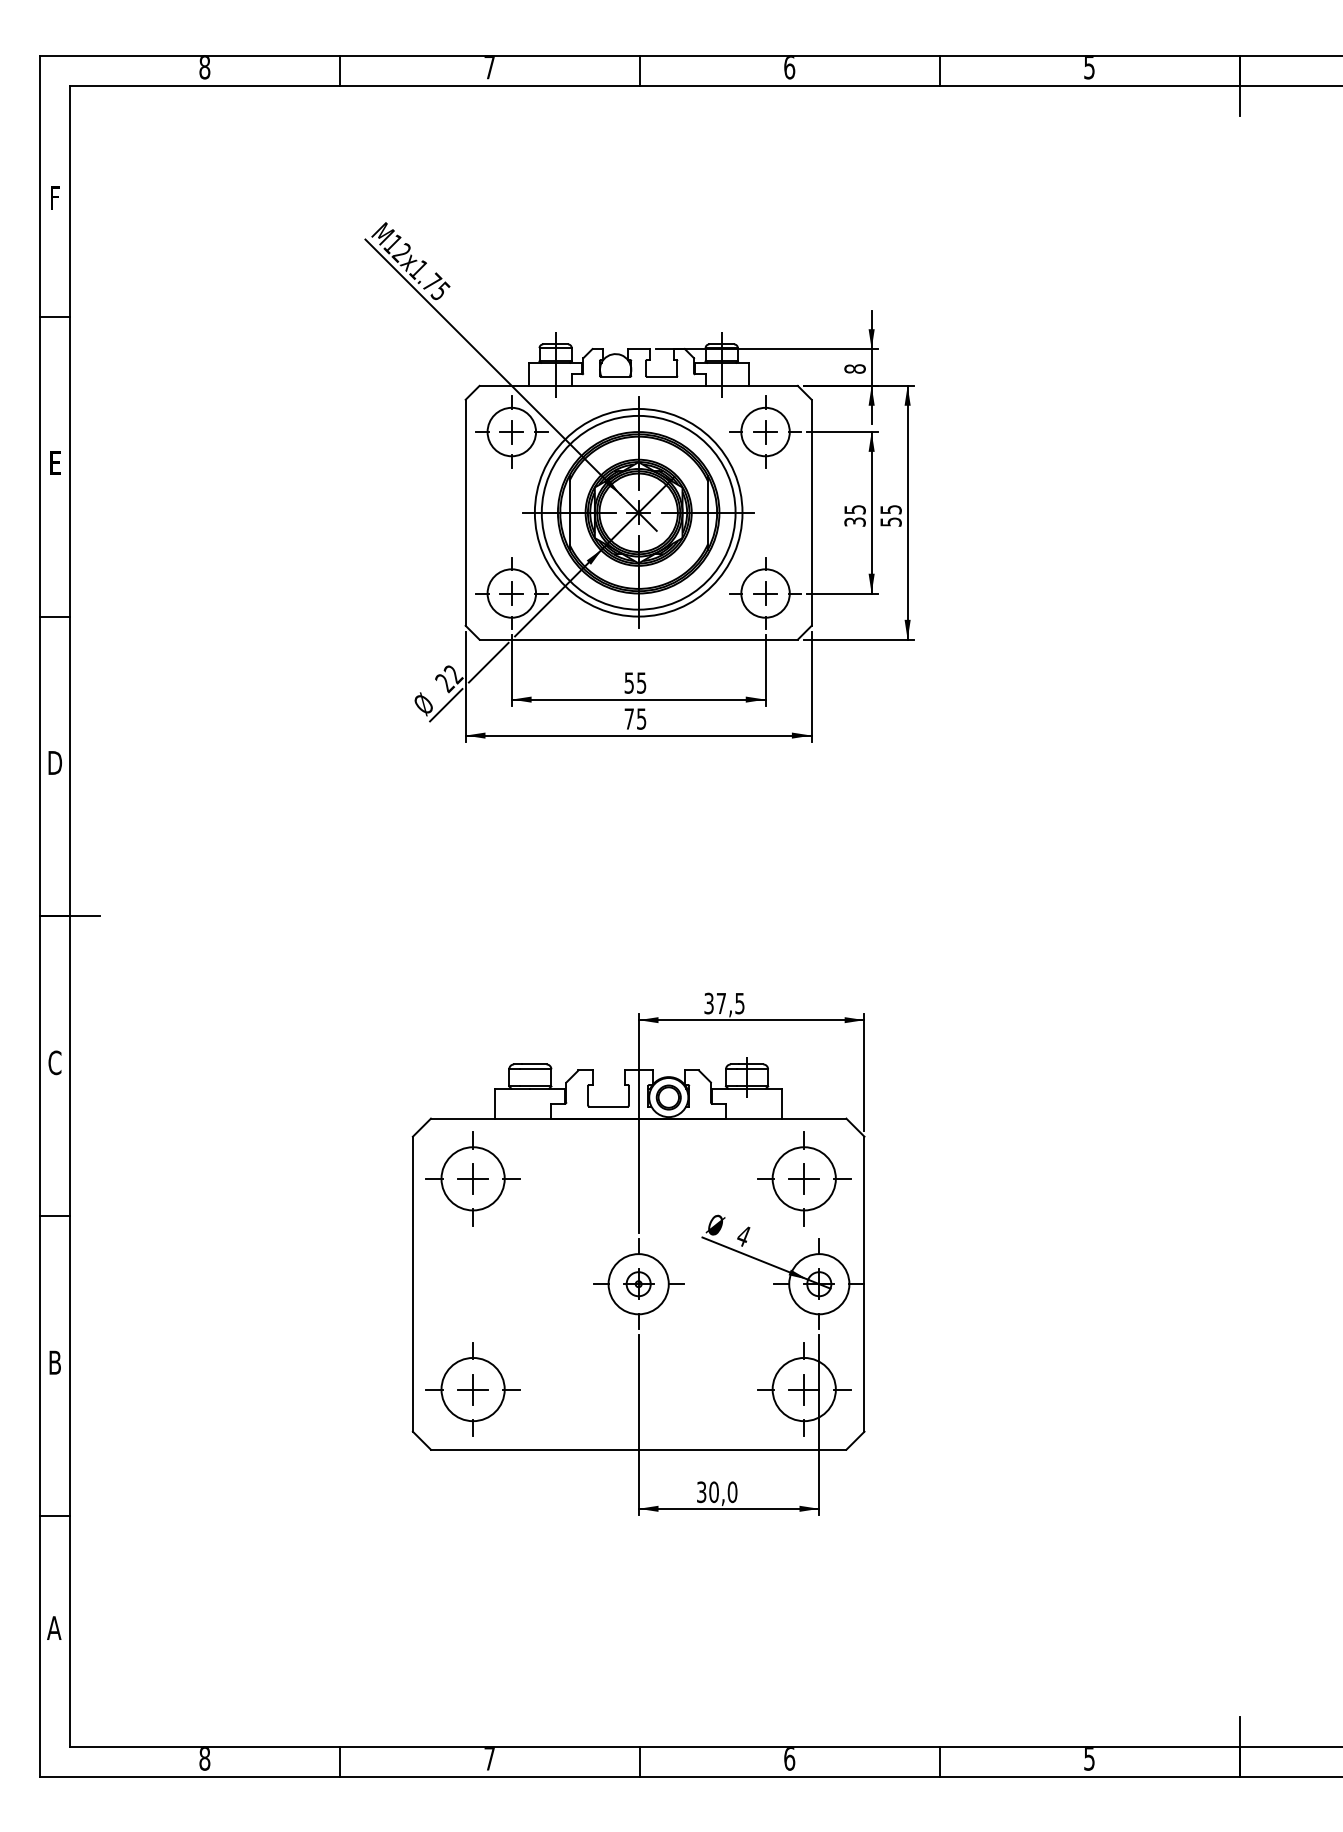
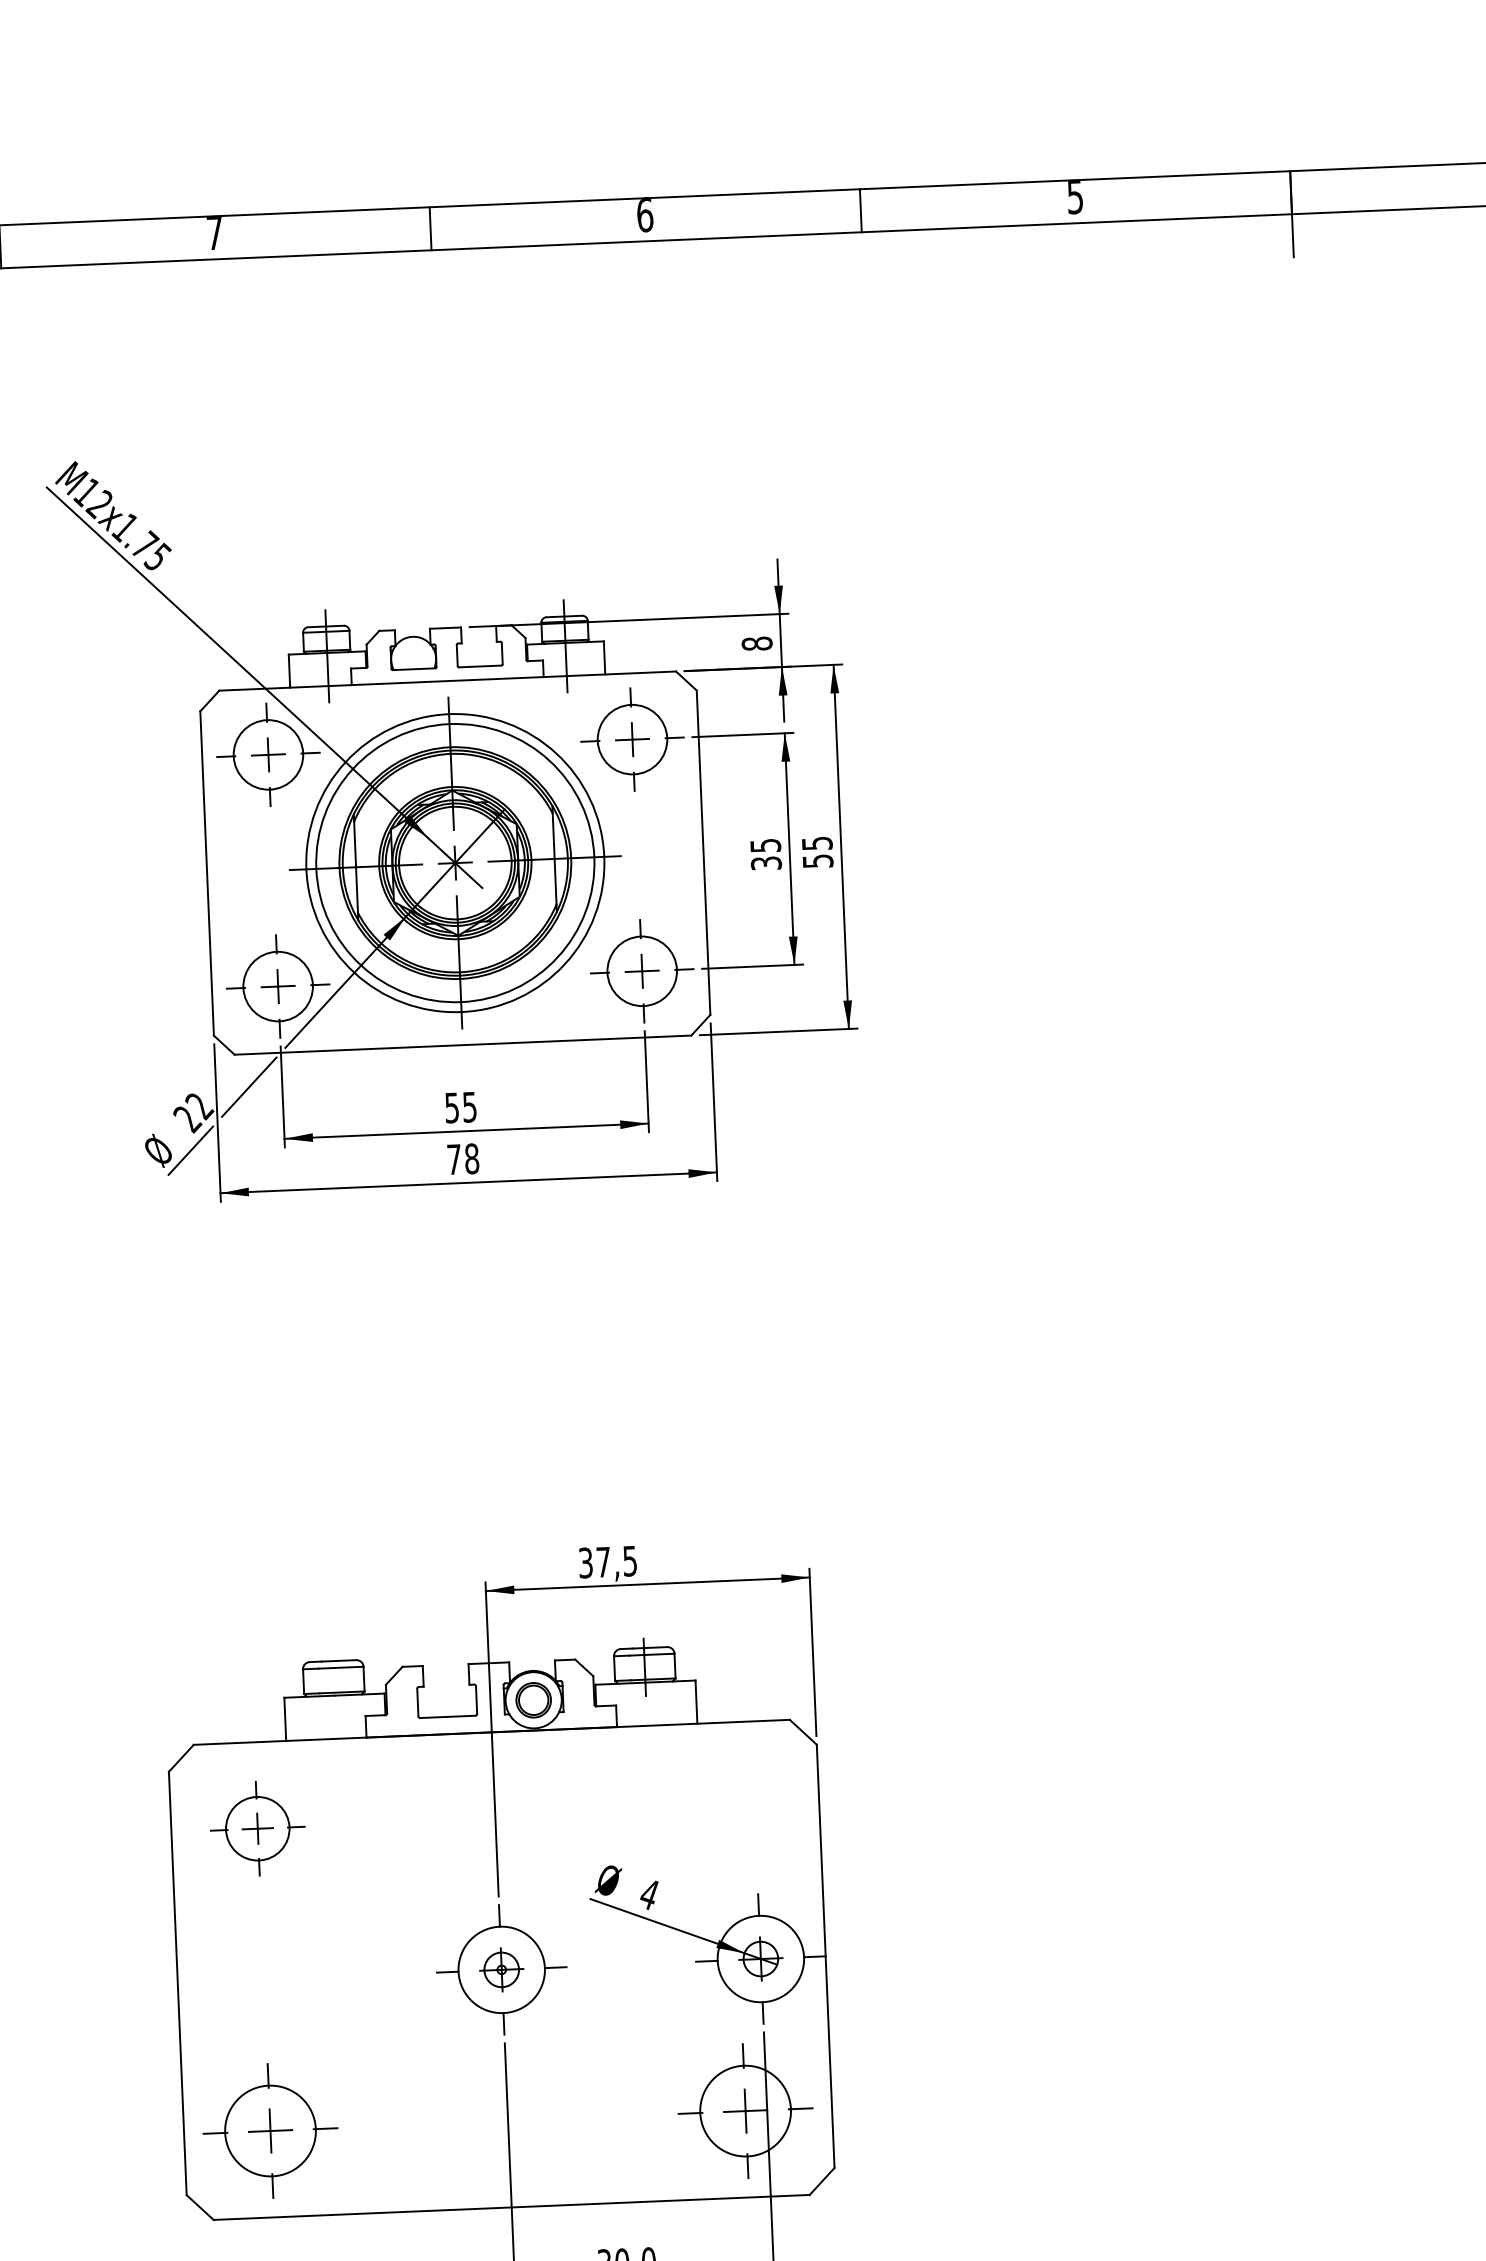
text: (641, 718) -> (471, 1158), 75 -> 78
part: (472, 1178) -> (256, 1828), size x0.7
part: (804, 1178) -> (733, 1808), removed

